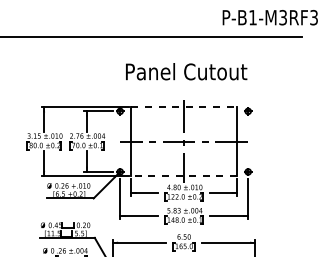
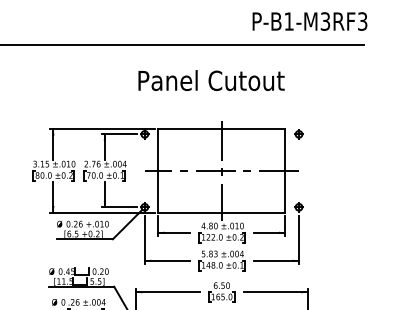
text: (269, 17) -> (309, 21), moved
text: (186, 71) -> (211, 80), moved
line: (184, 107) -> (222, 129), dashed -> solid
line: (184, 176) -> (222, 212), dashed -> solid

